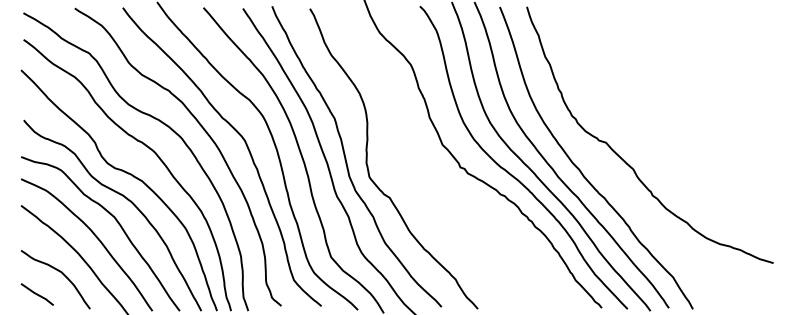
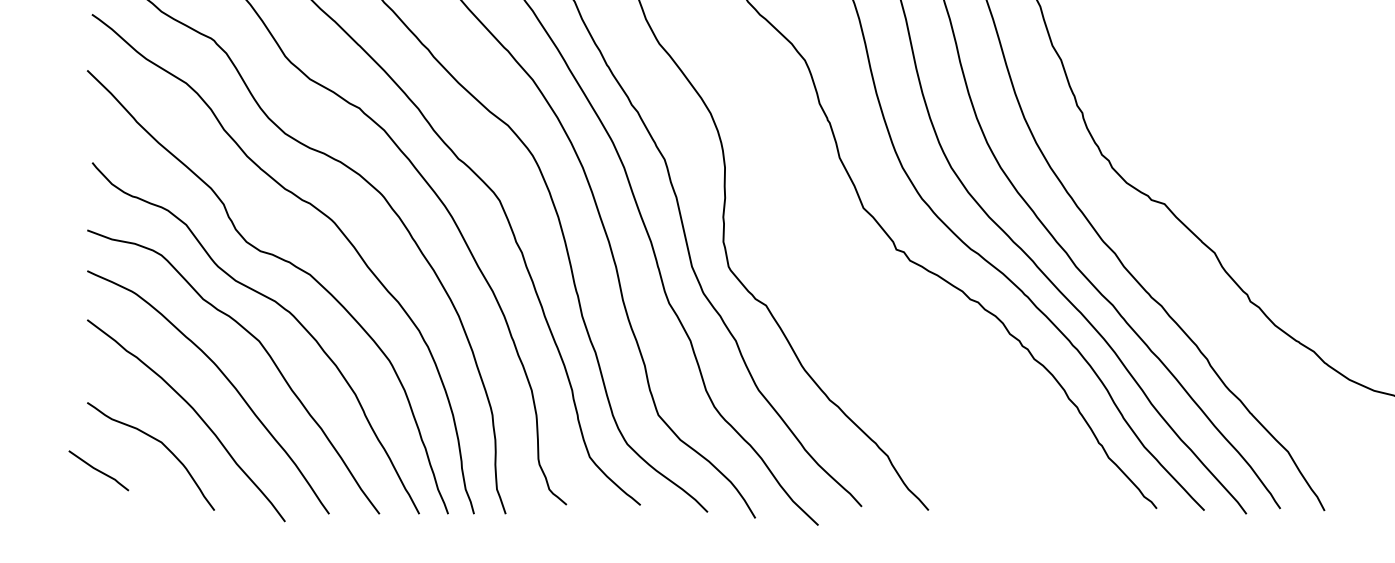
line: (36, 294) -> (97, 470), moved

